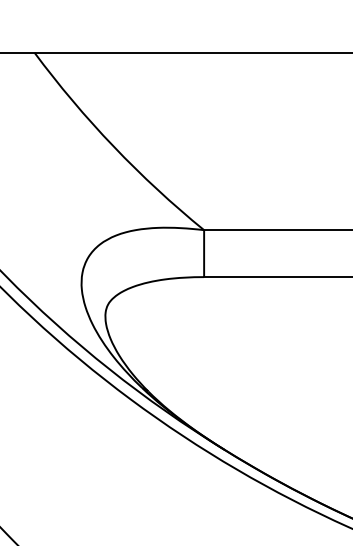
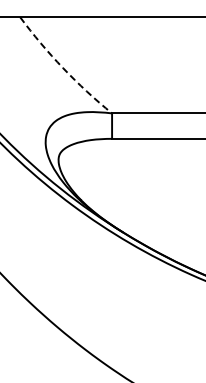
arc: (114, 147) -> (63, 68), solid -> dashed

